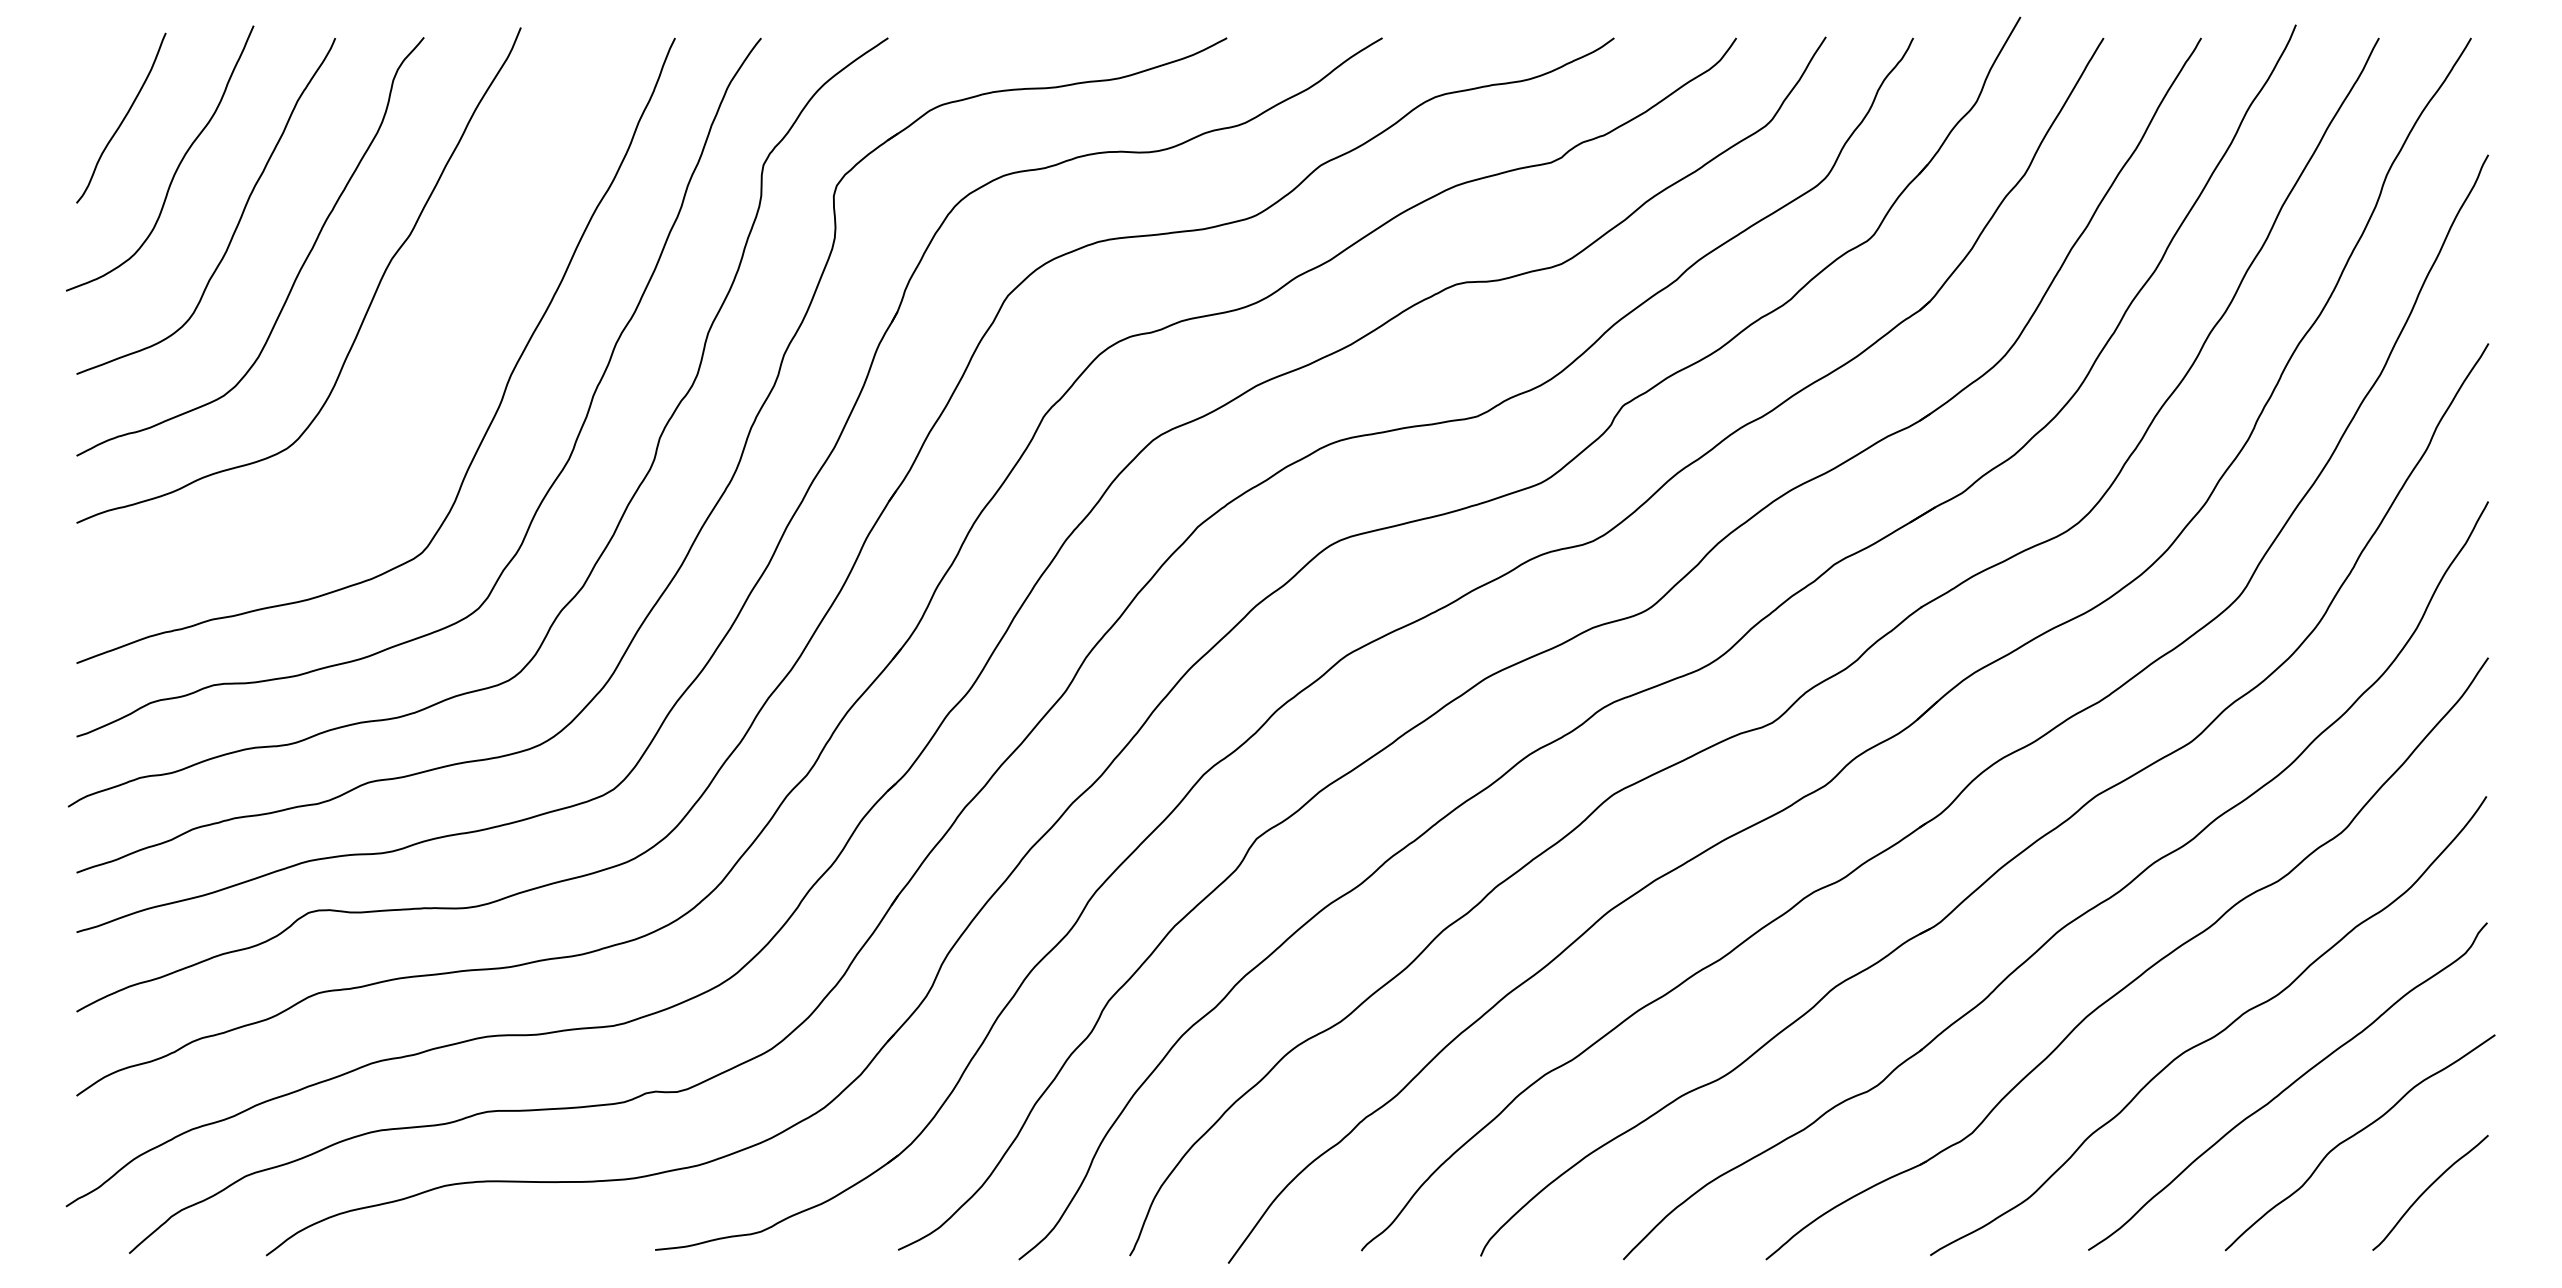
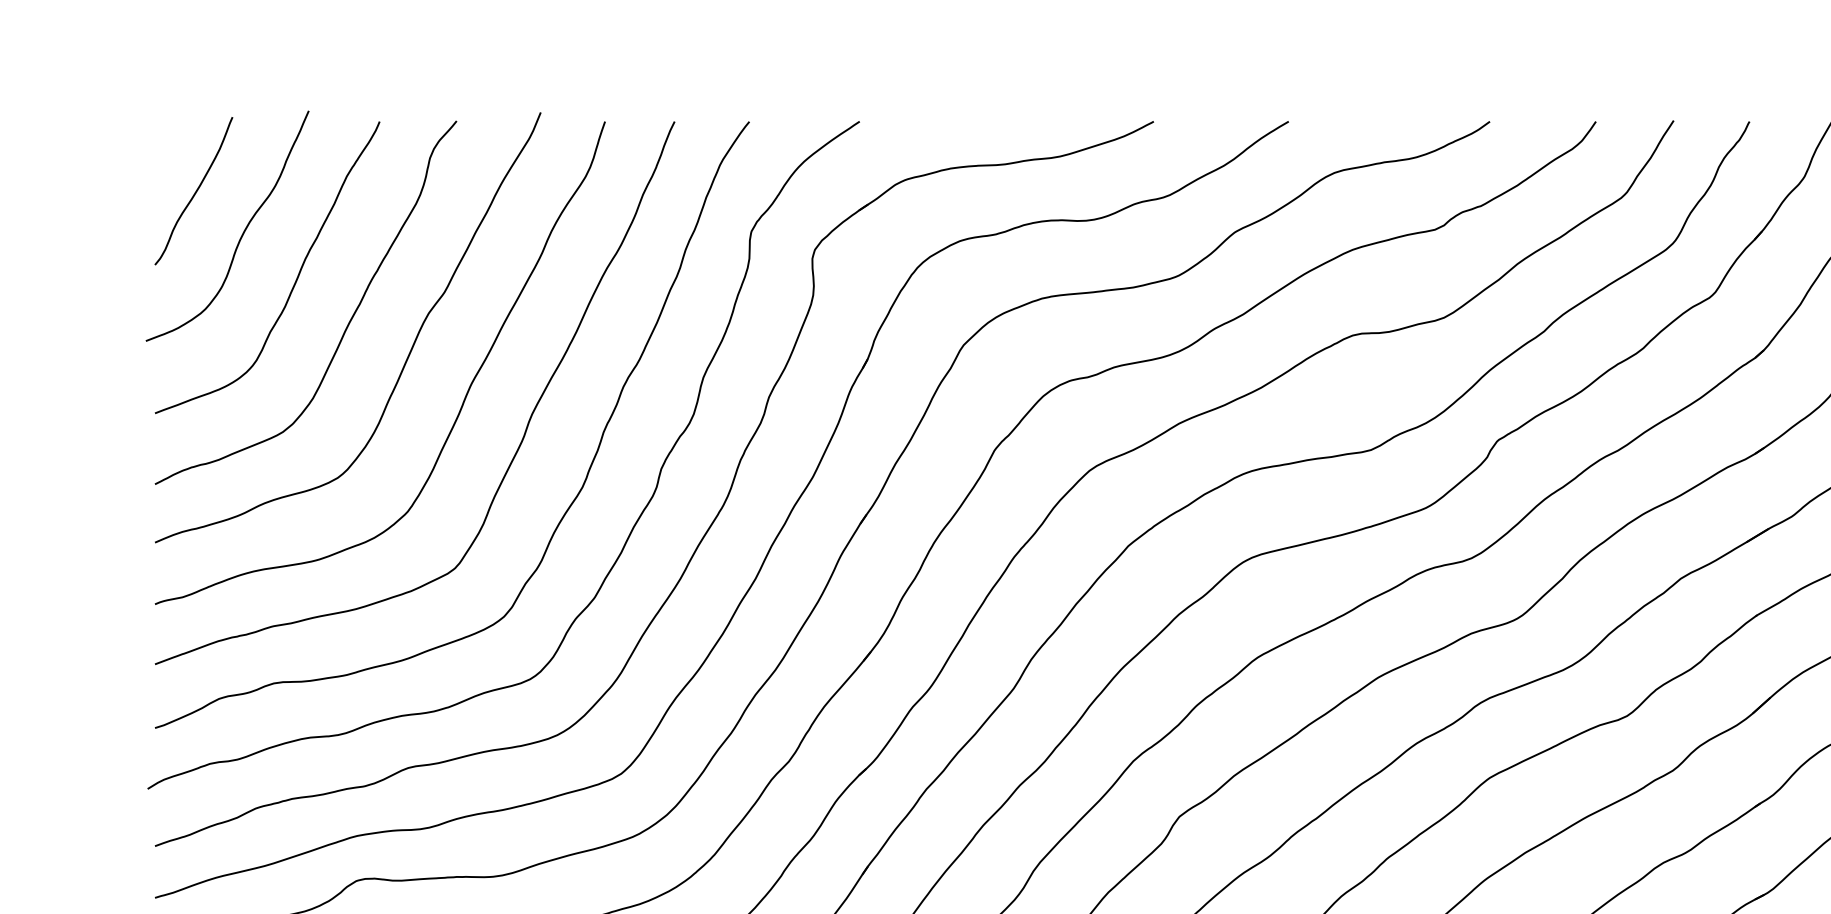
curve: (432, 357) -> (464, 398), added

